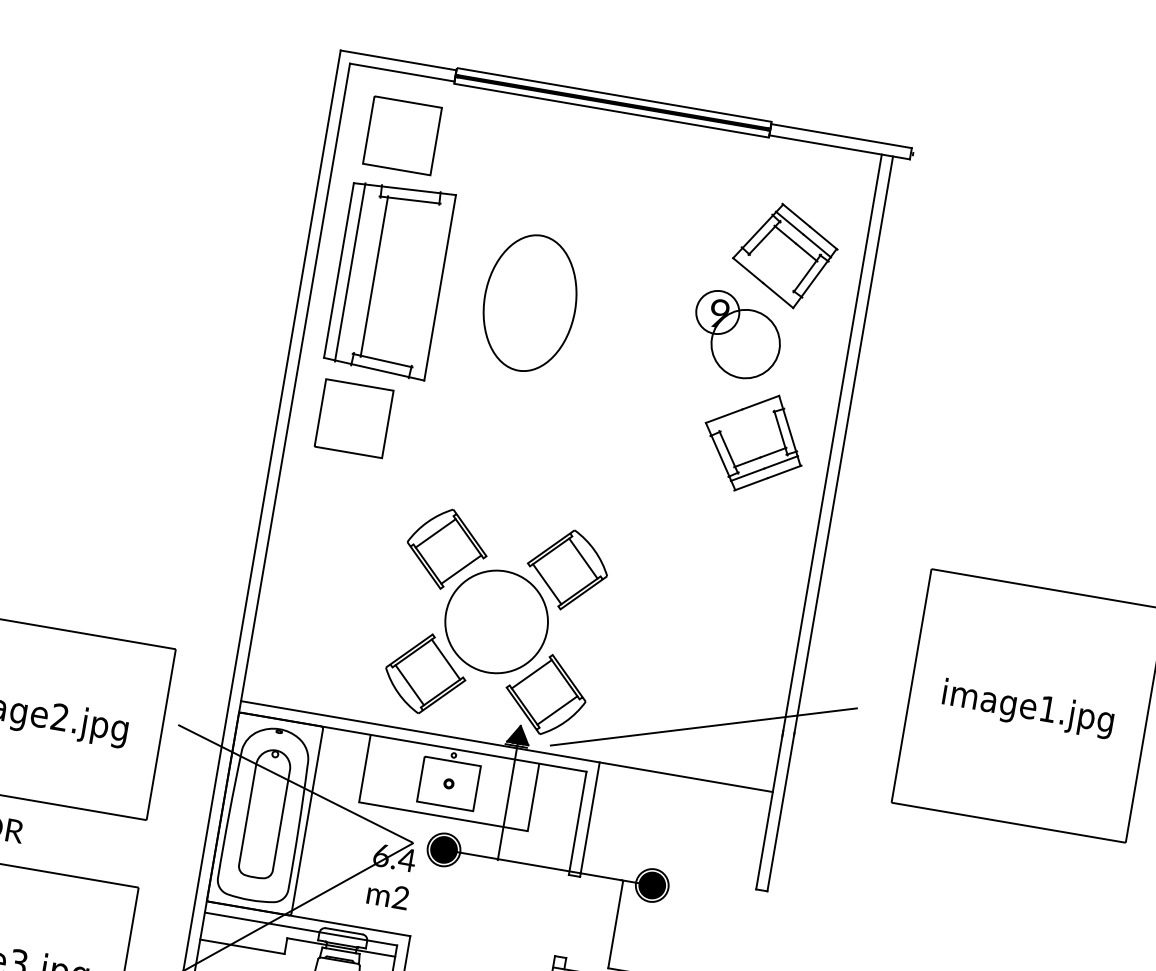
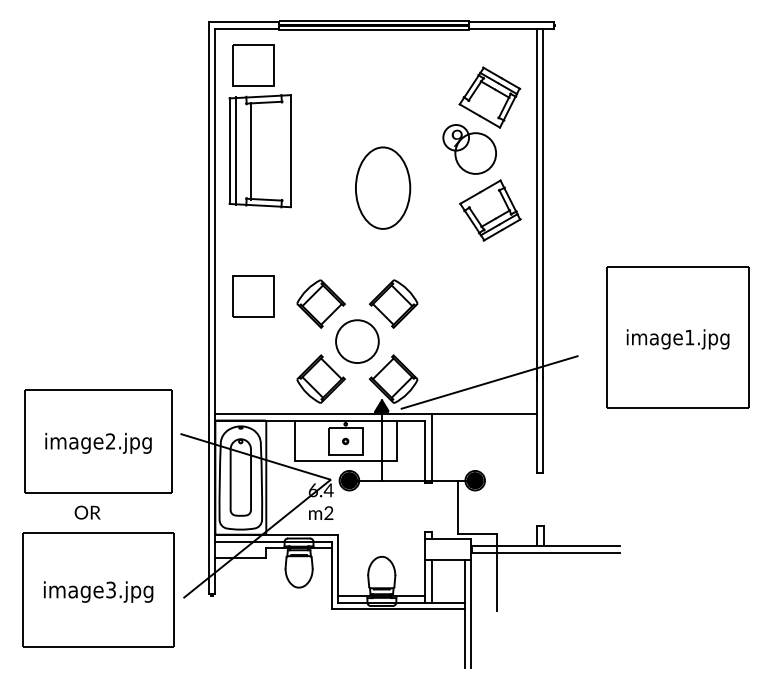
part: (530, 302) -> (383, 187), moved
part: (354, 418) -> (253, 296), moved
circle: (496, 621) -> (357, 341), size x0.7

